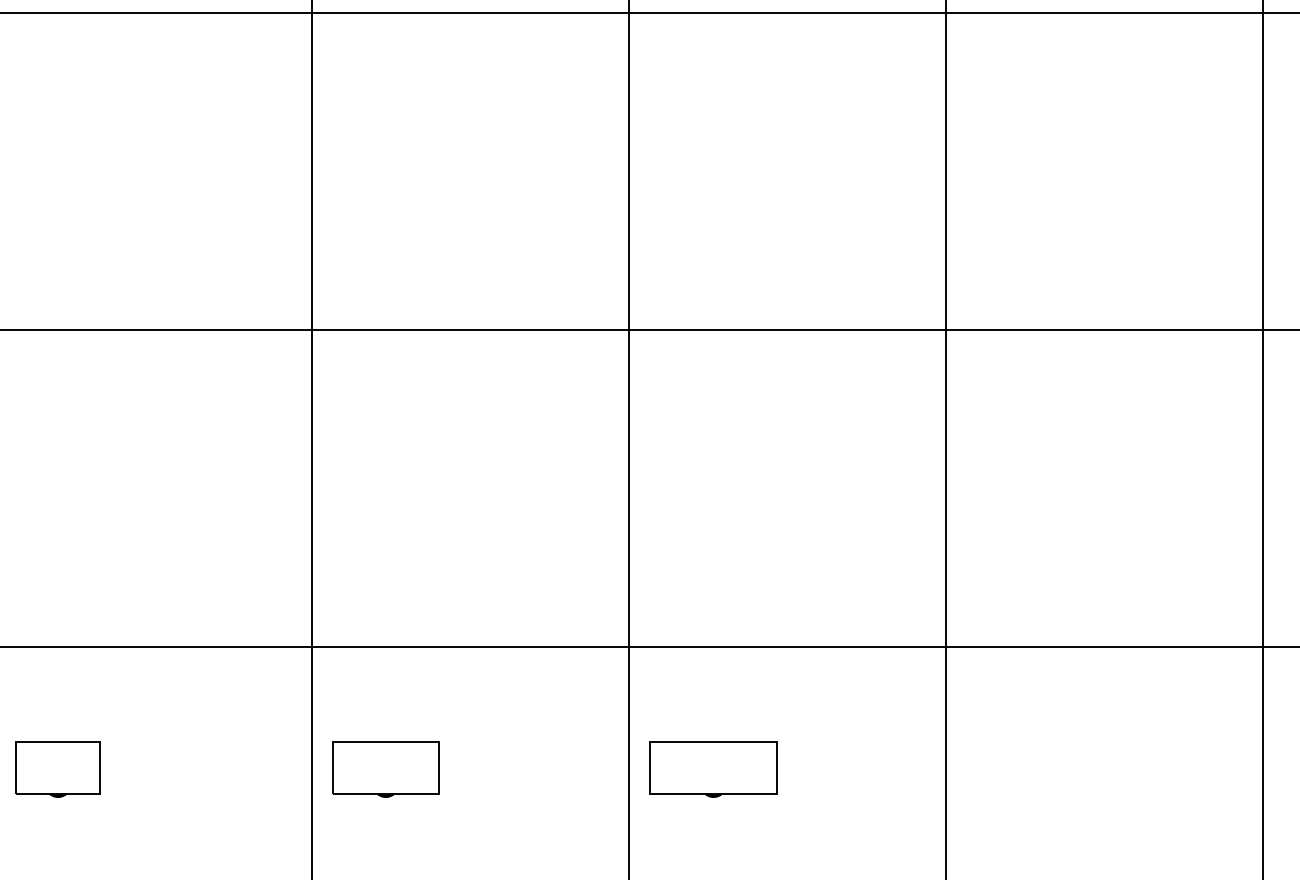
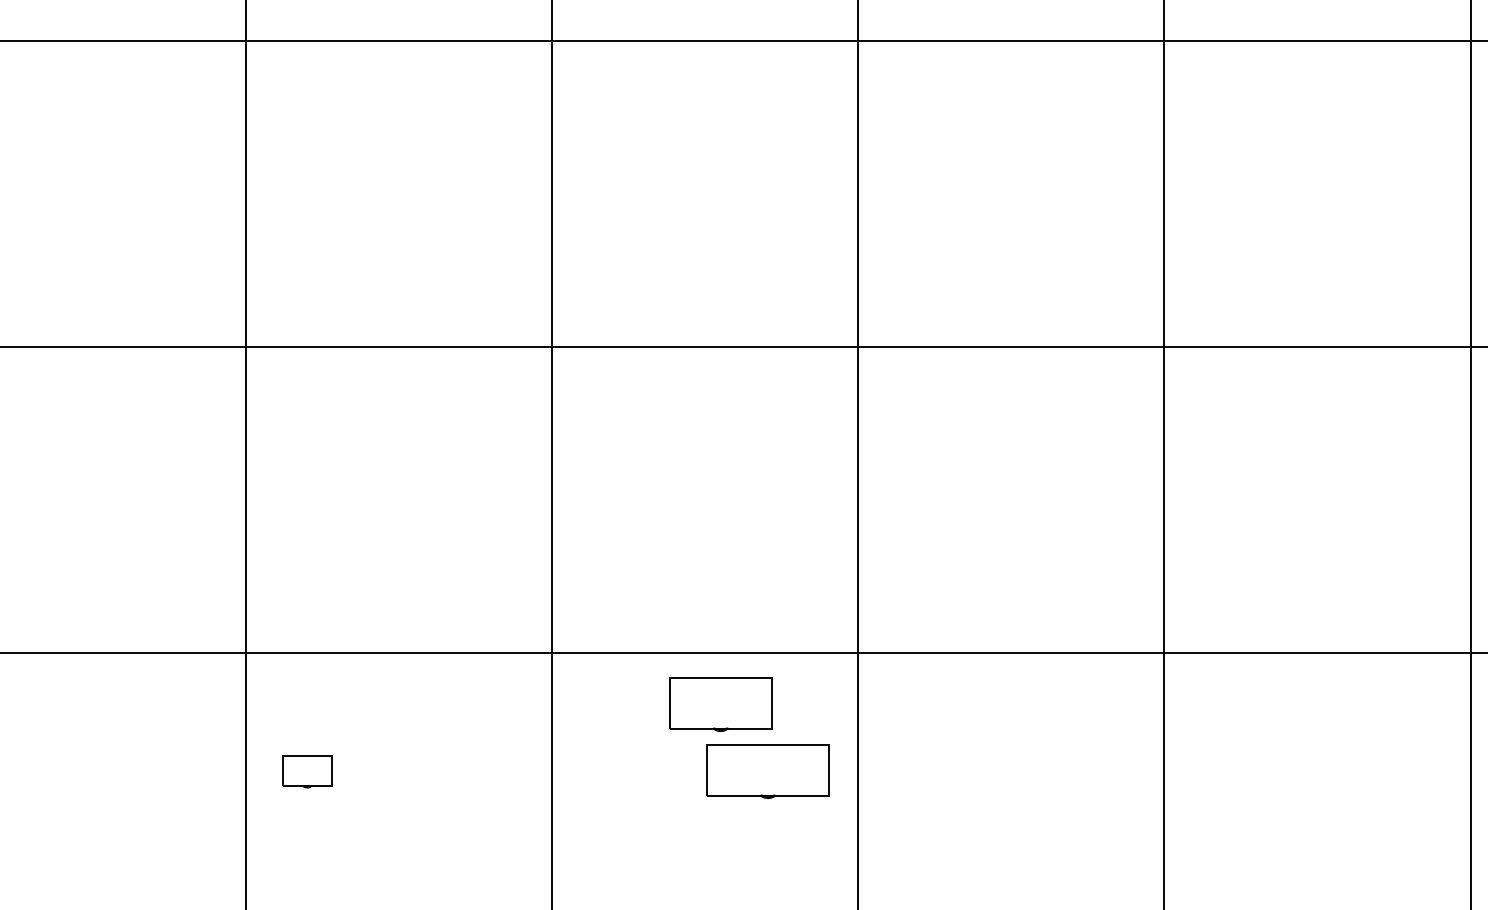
part: (58, 769) -> (307, 771), size x0.6
part: (385, 769) -> (720, 704), moved
part: (713, 769) -> (767, 771), moved

